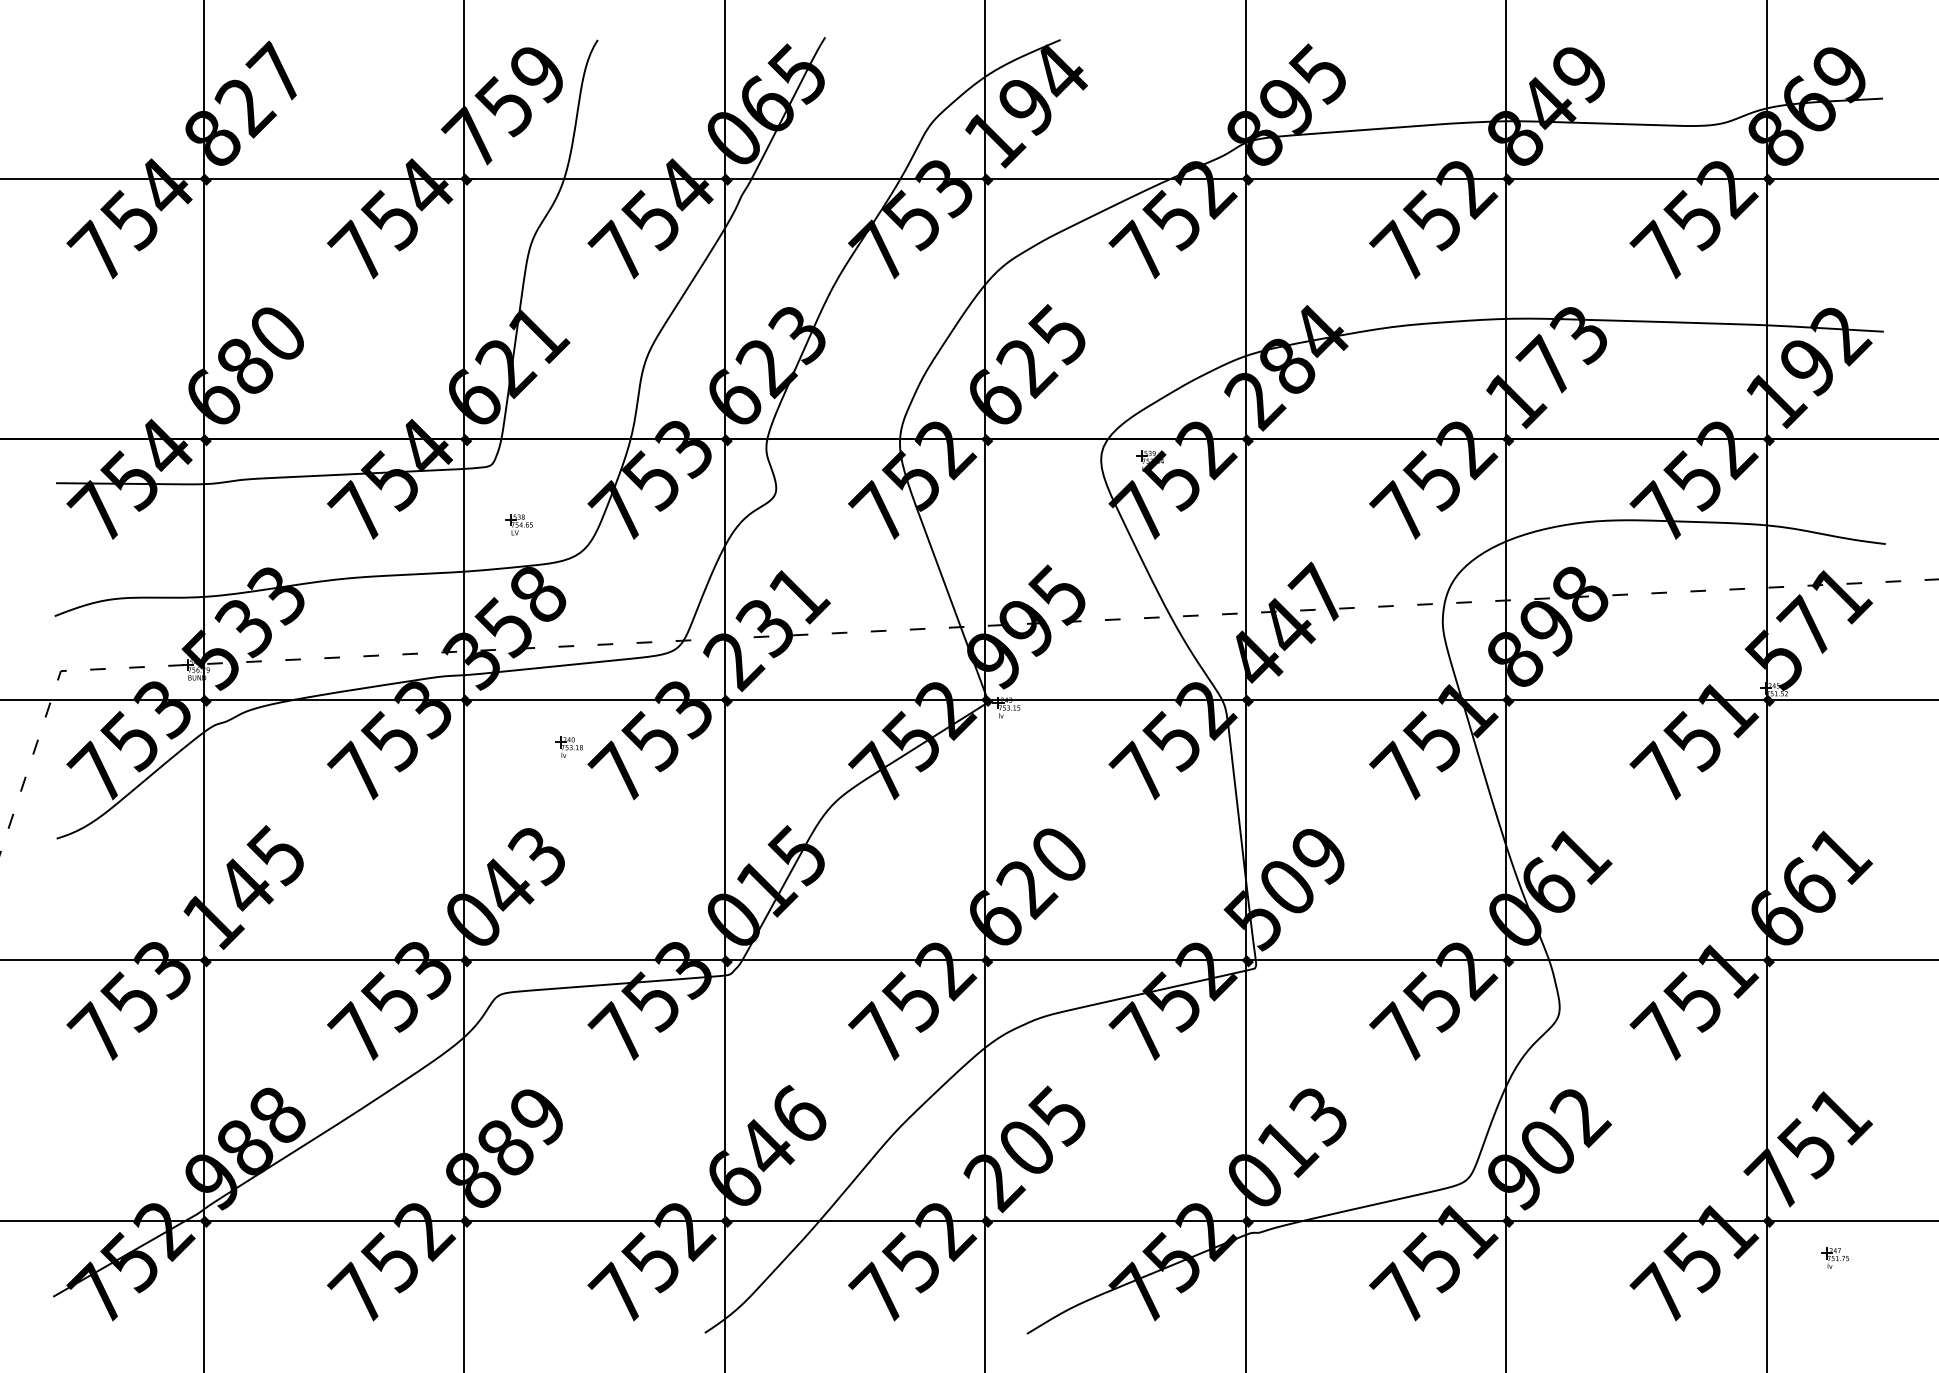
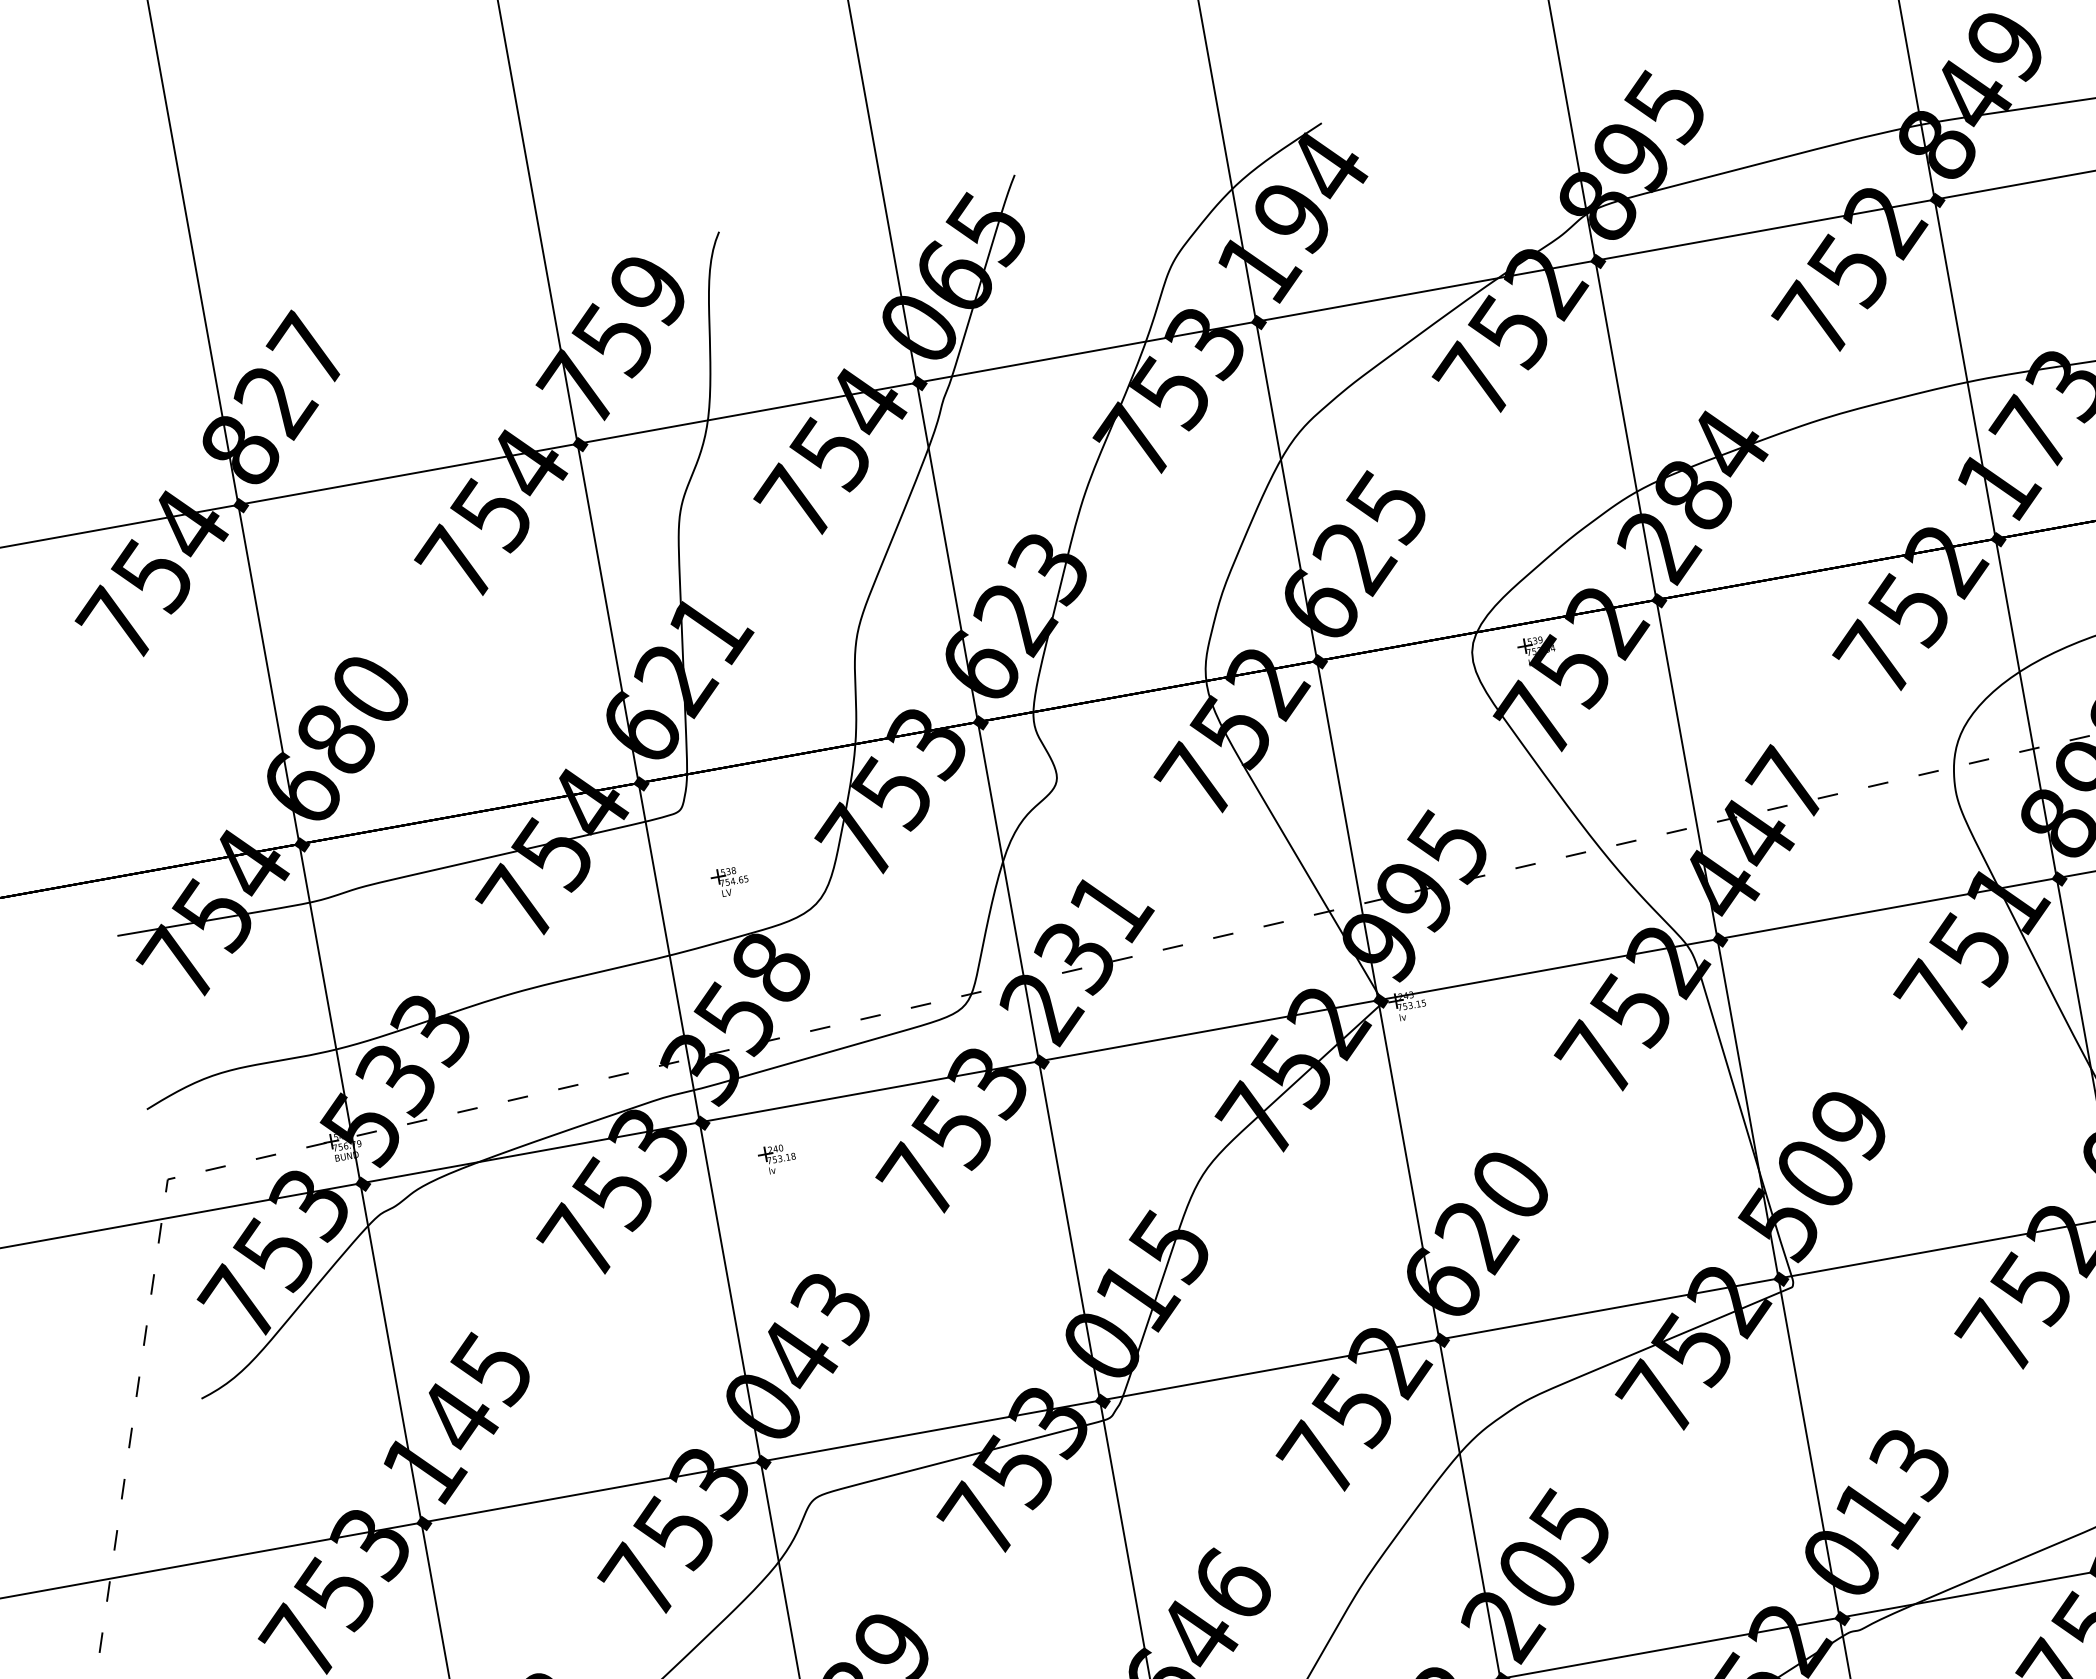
part: (568, 746) -> (776, 1157), moved

